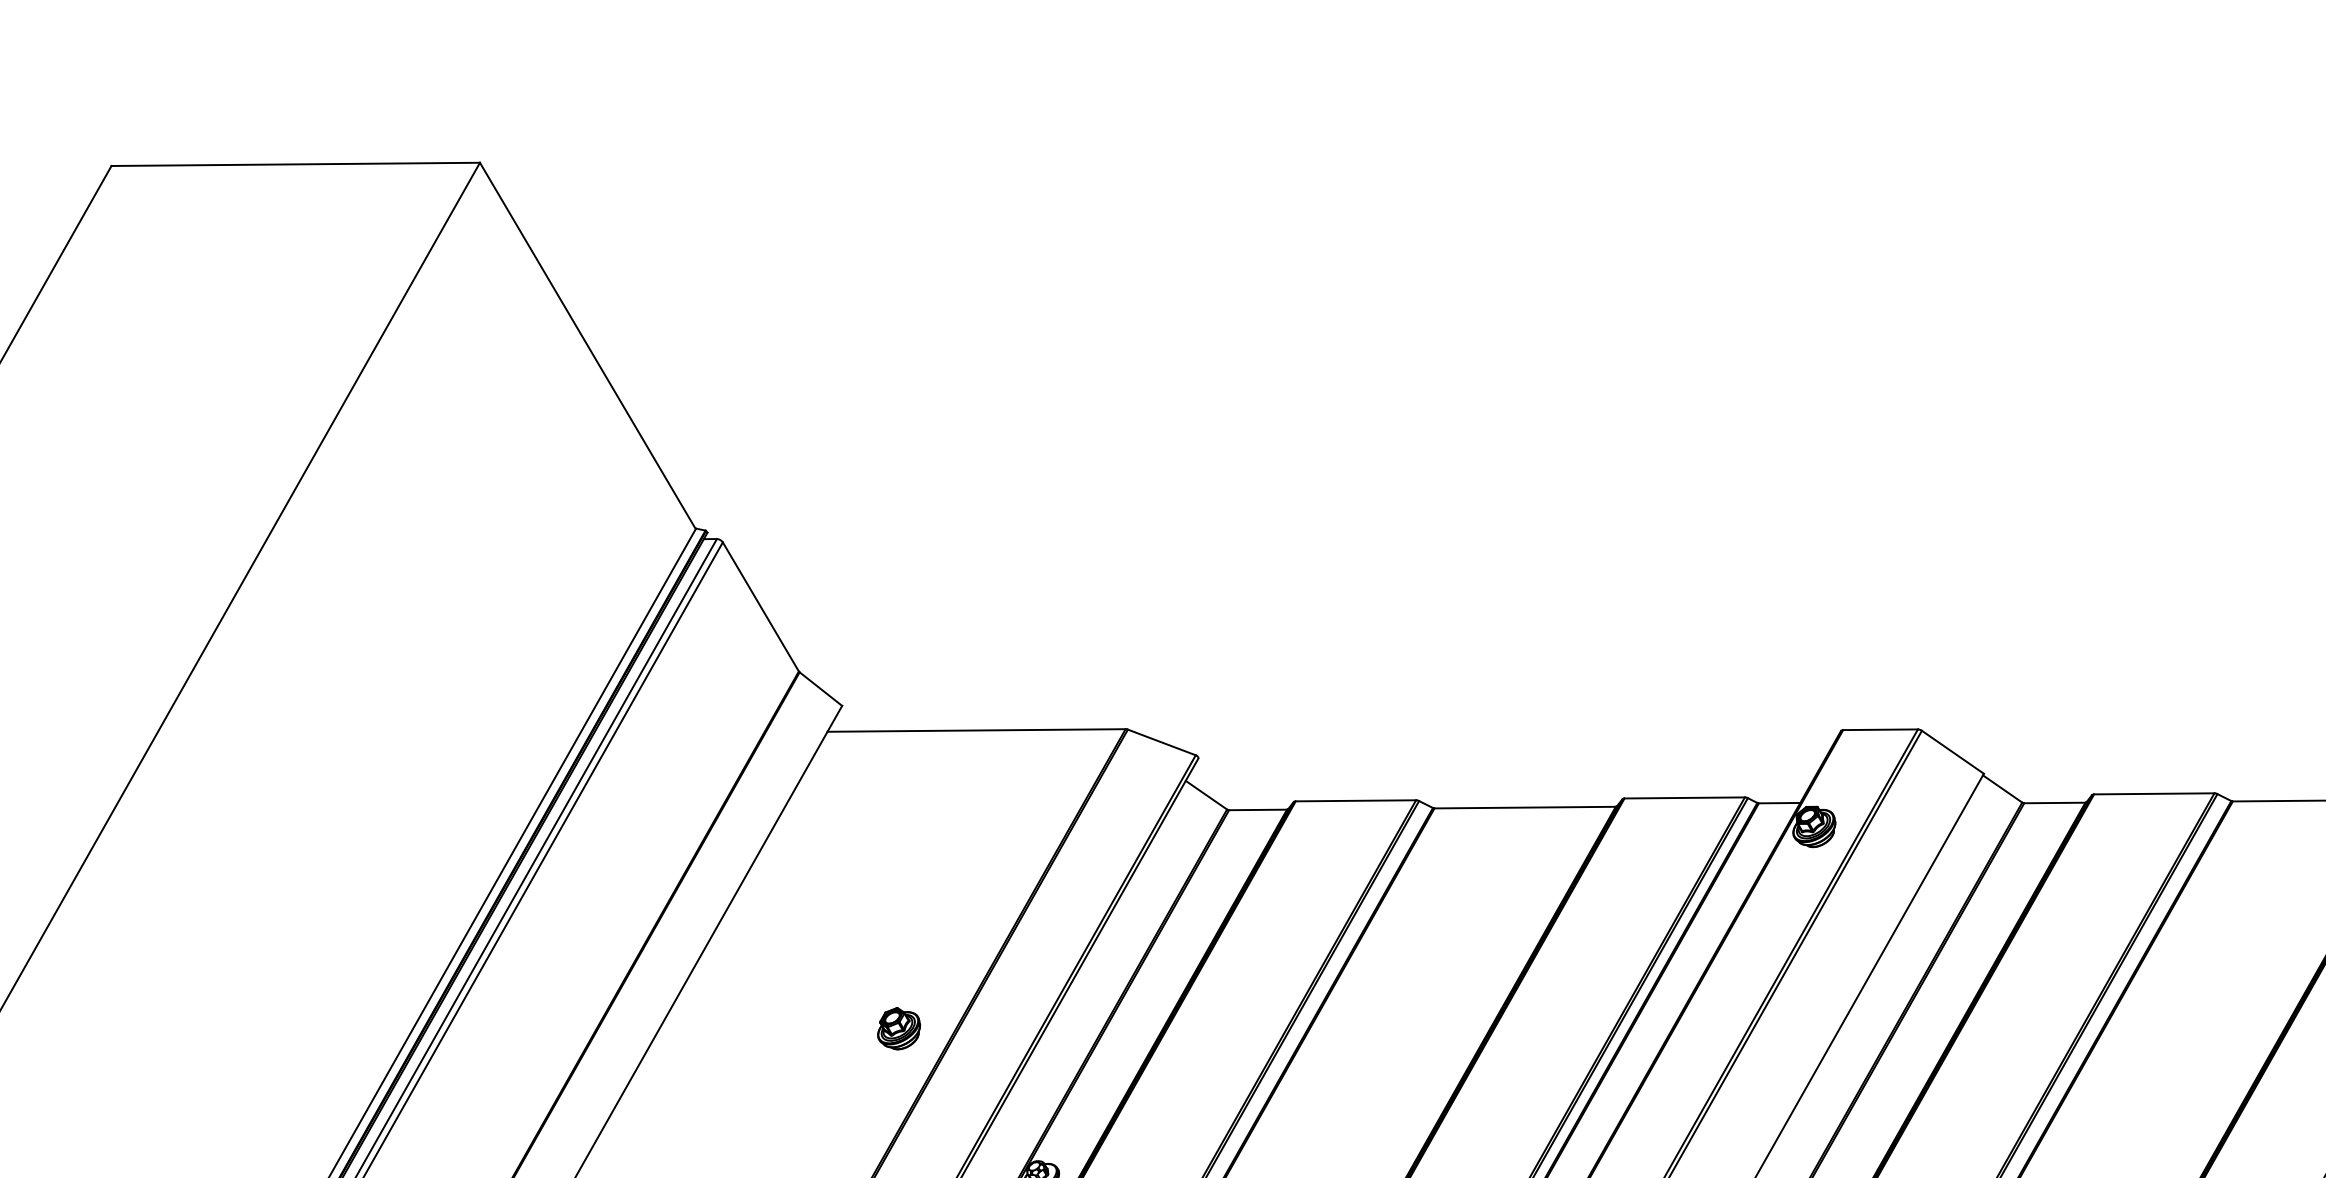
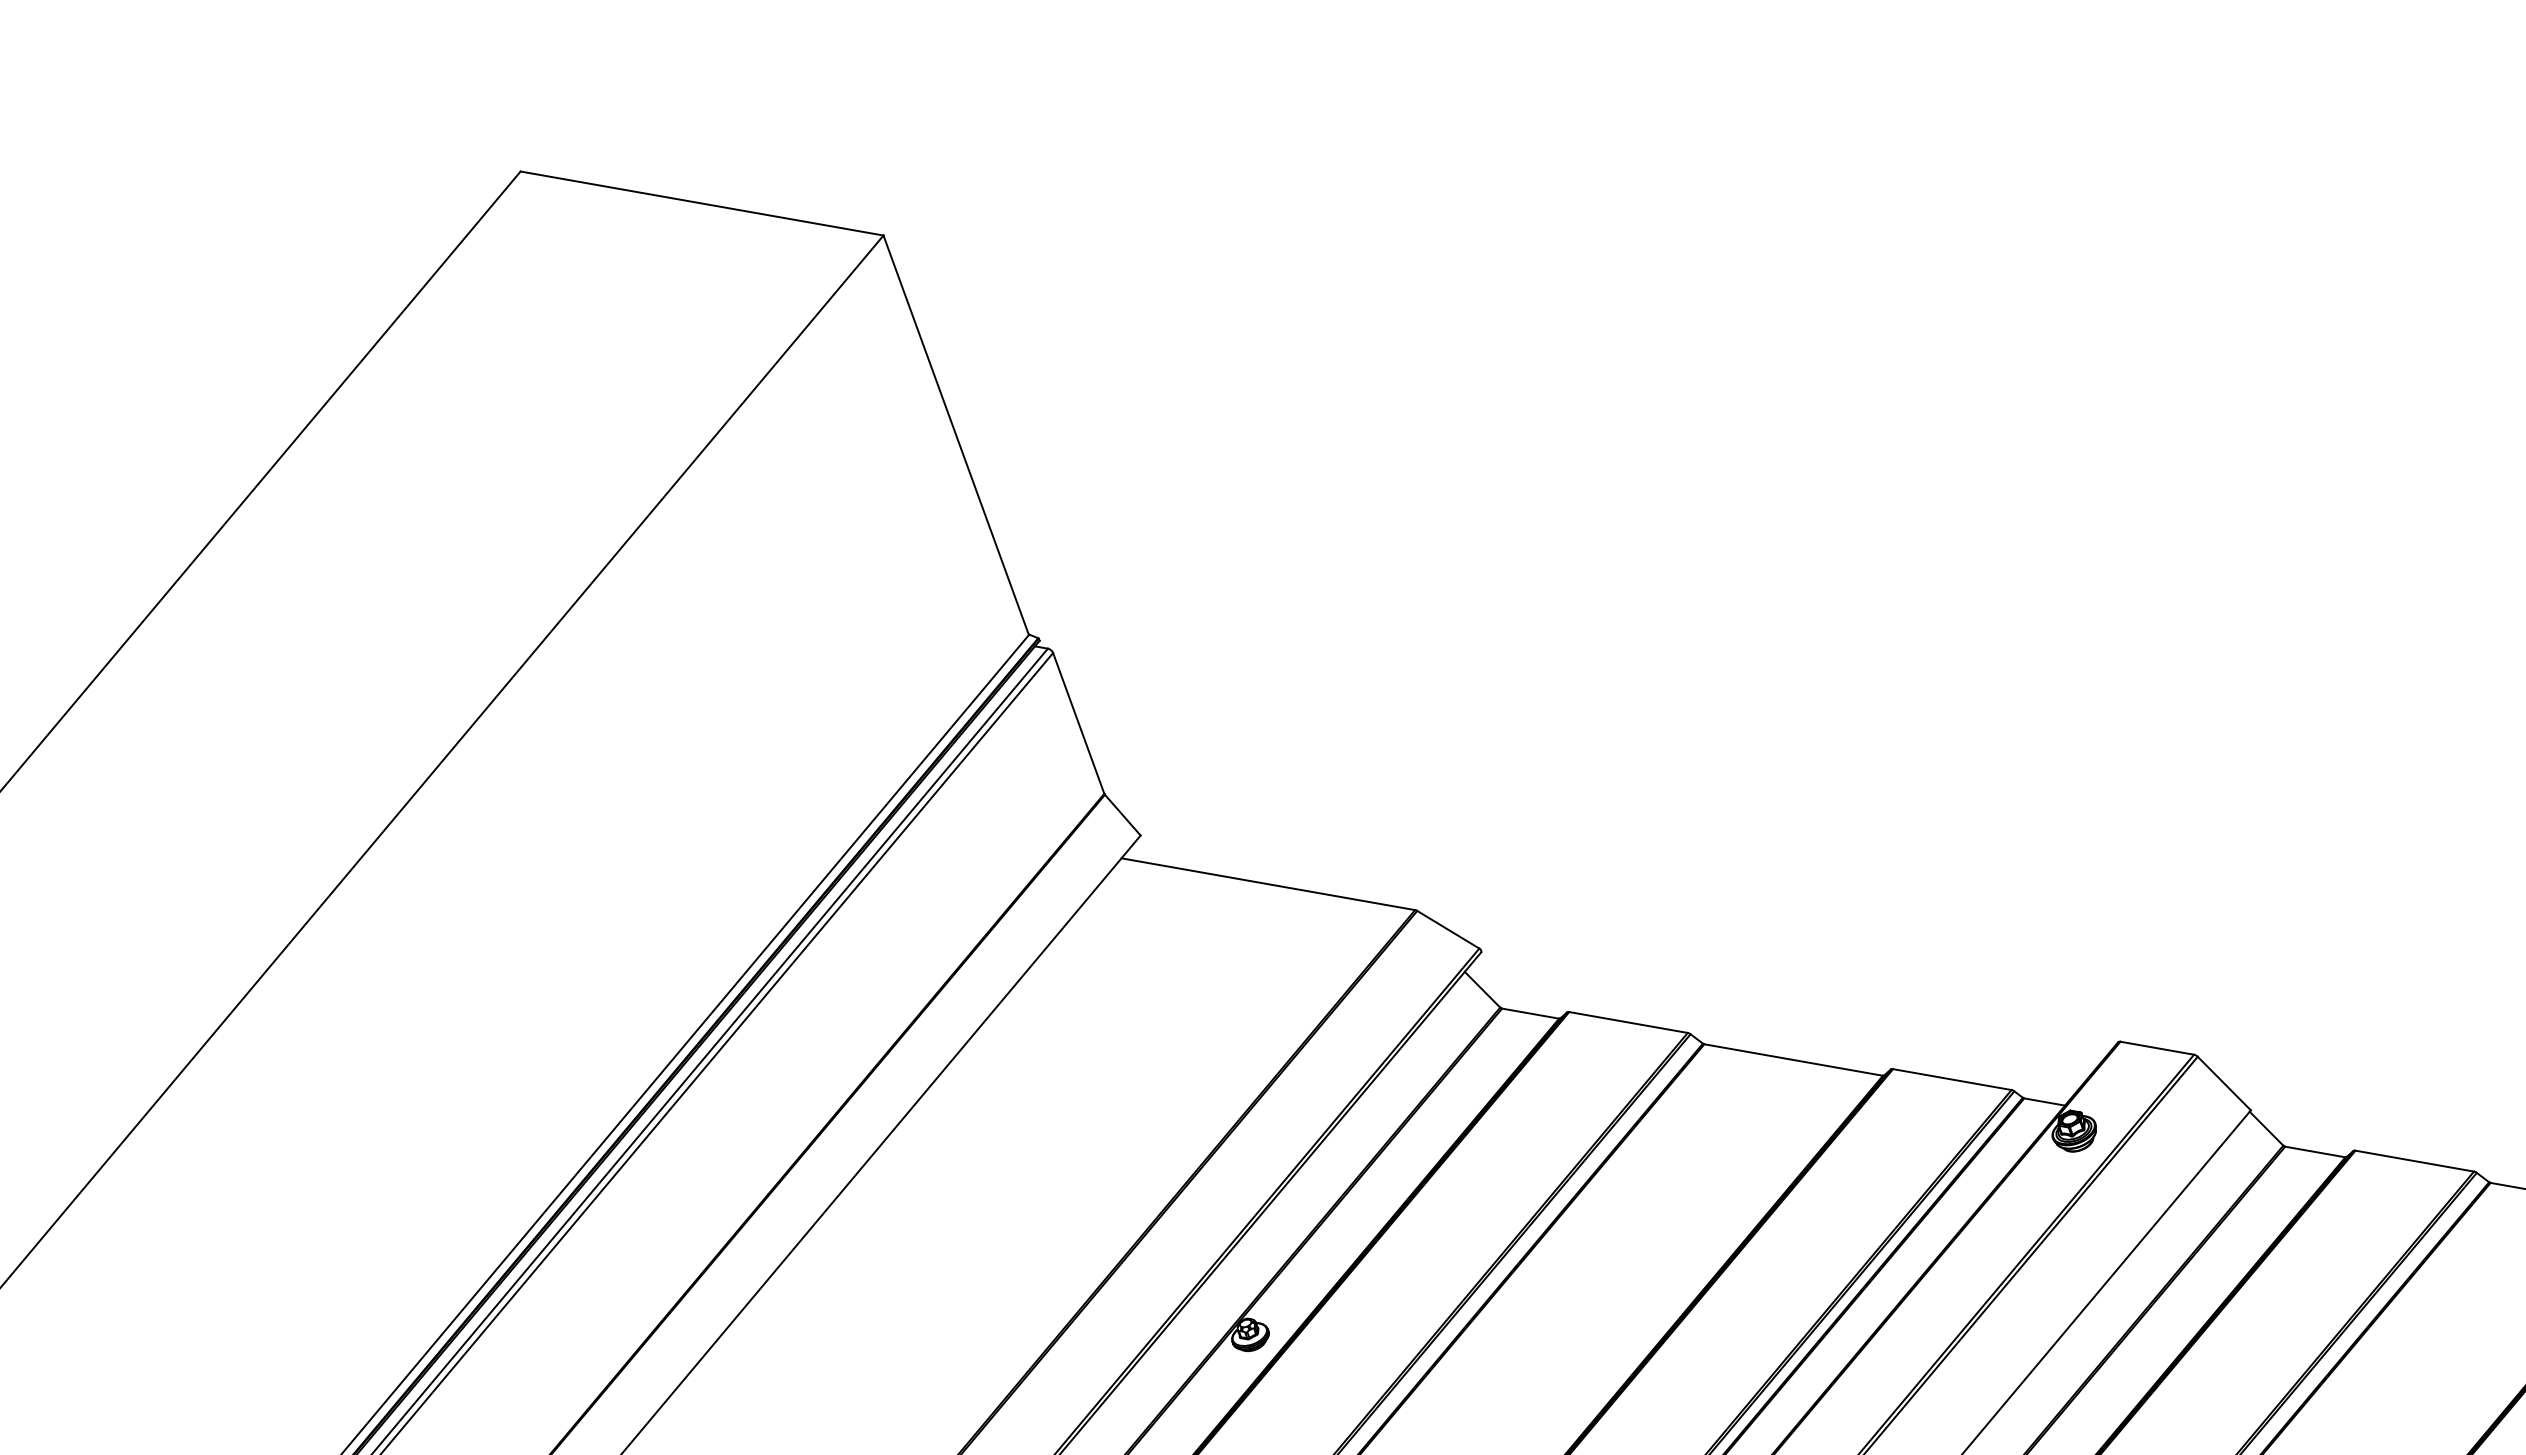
part: (898, 1027) -> (1137, 1162), removed

